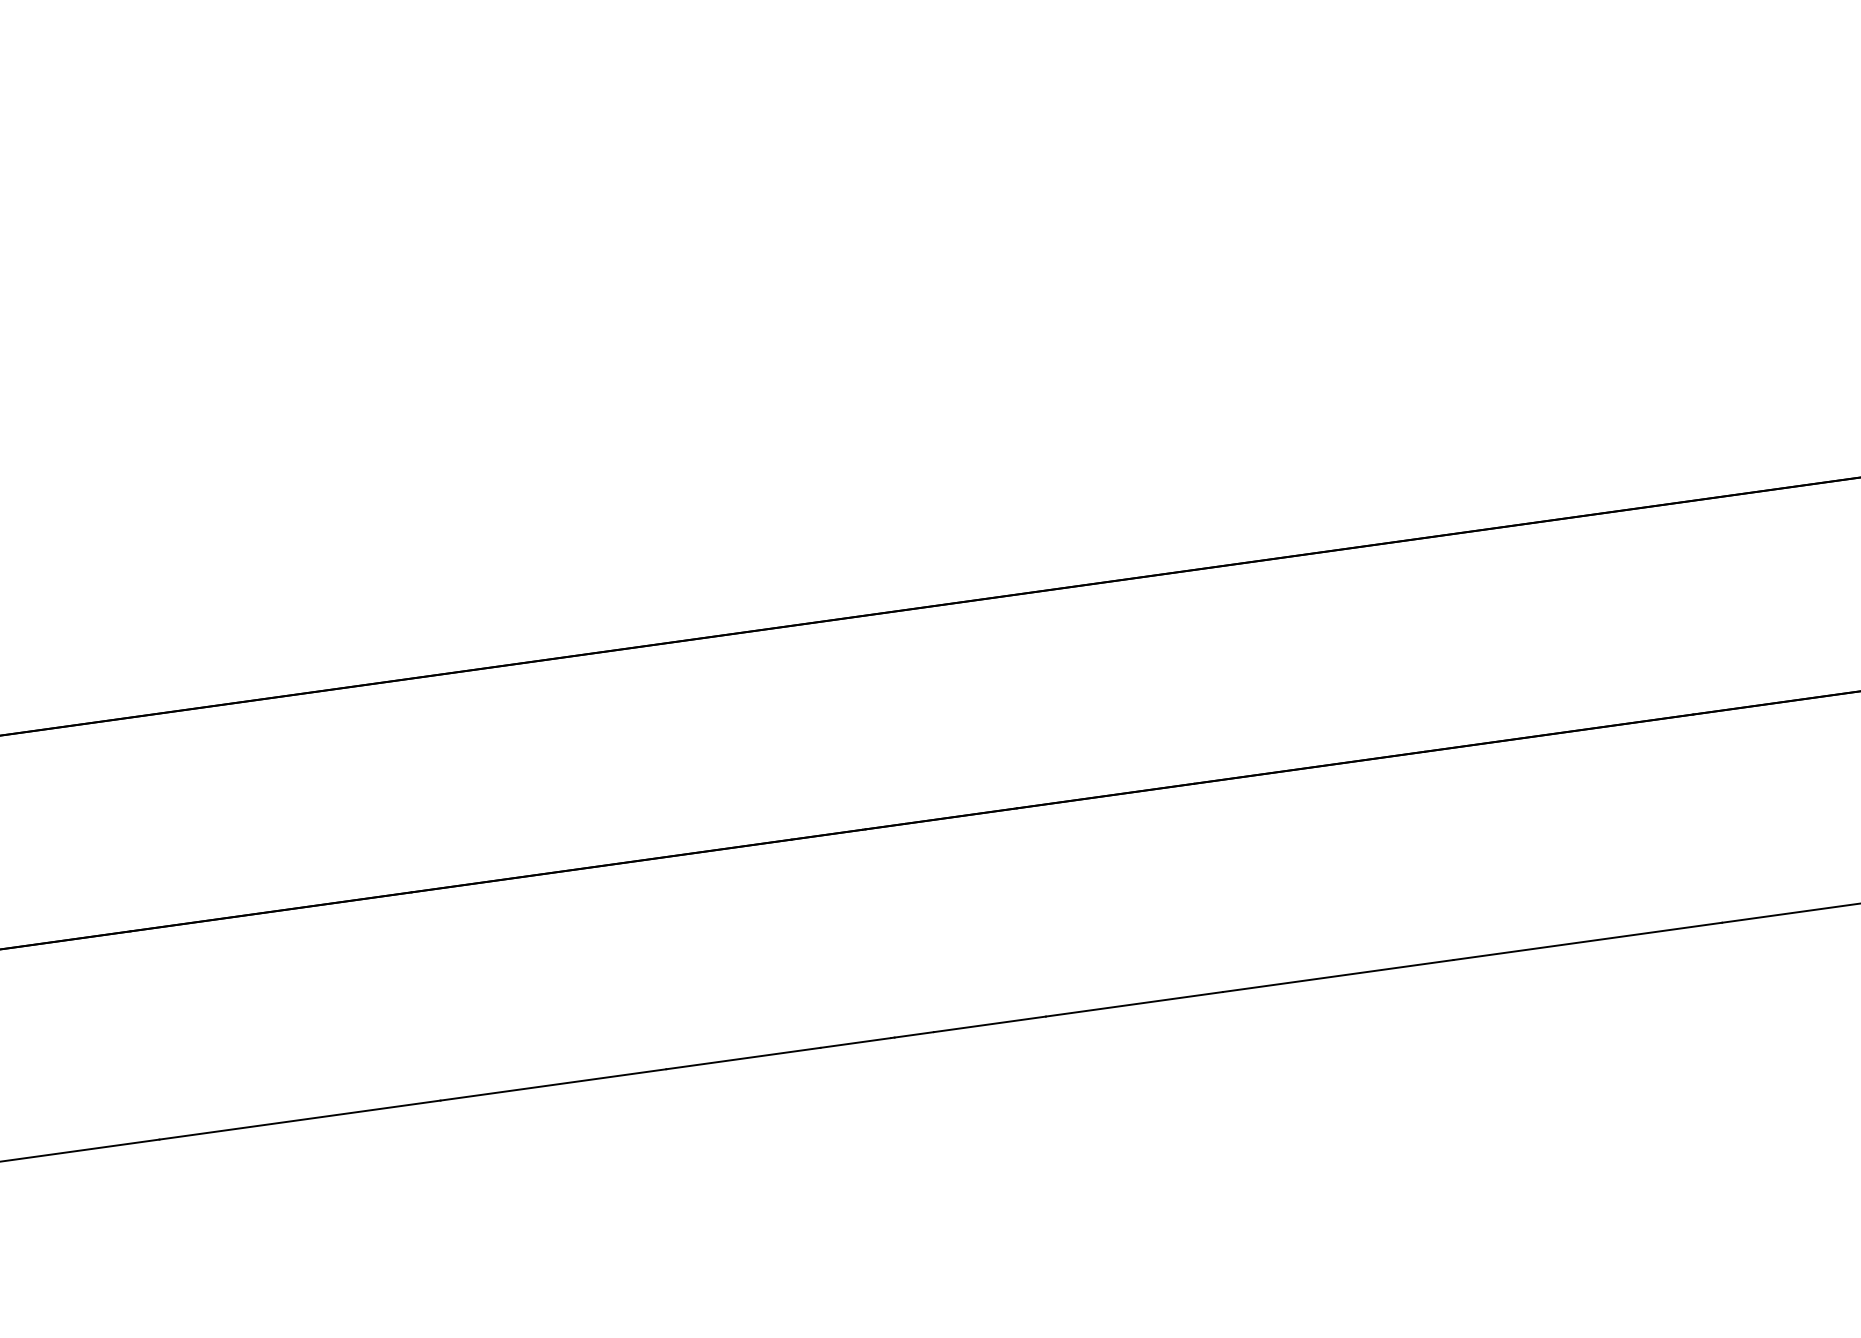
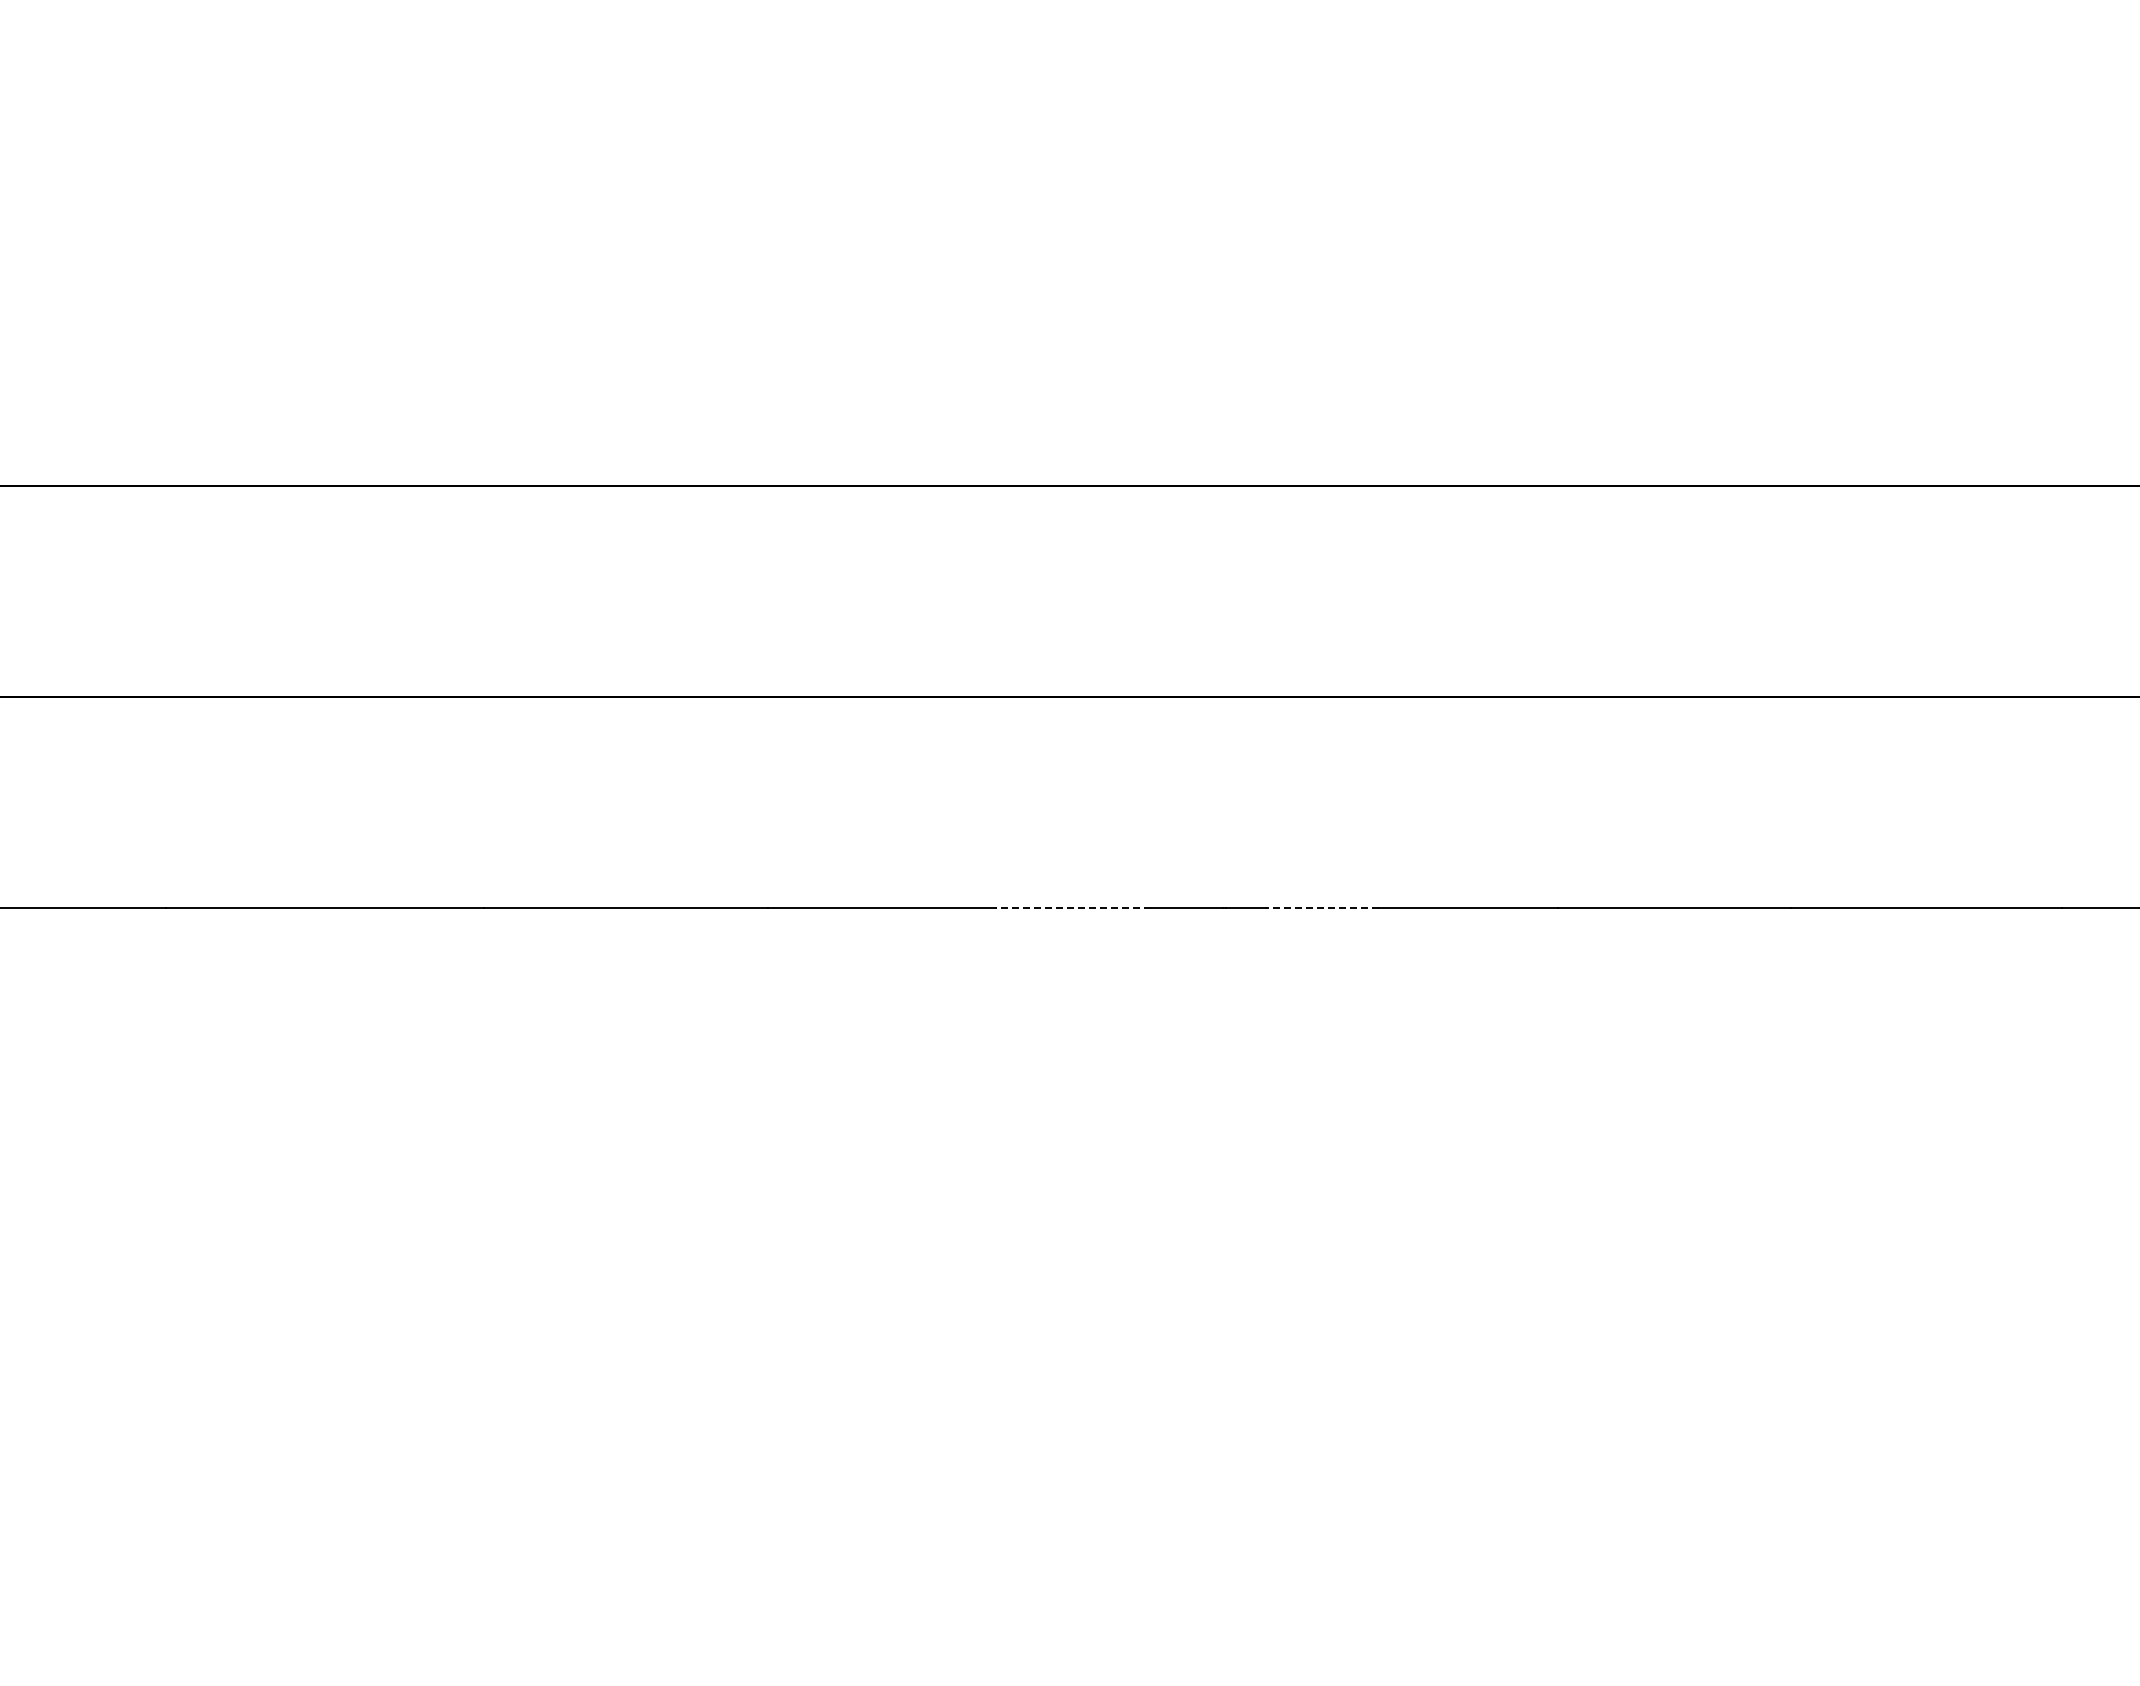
line: (989, 1024) -> (1322, 907), solid -> dashed
line: (743, 1058) -> (1073, 907), solid -> dashed

